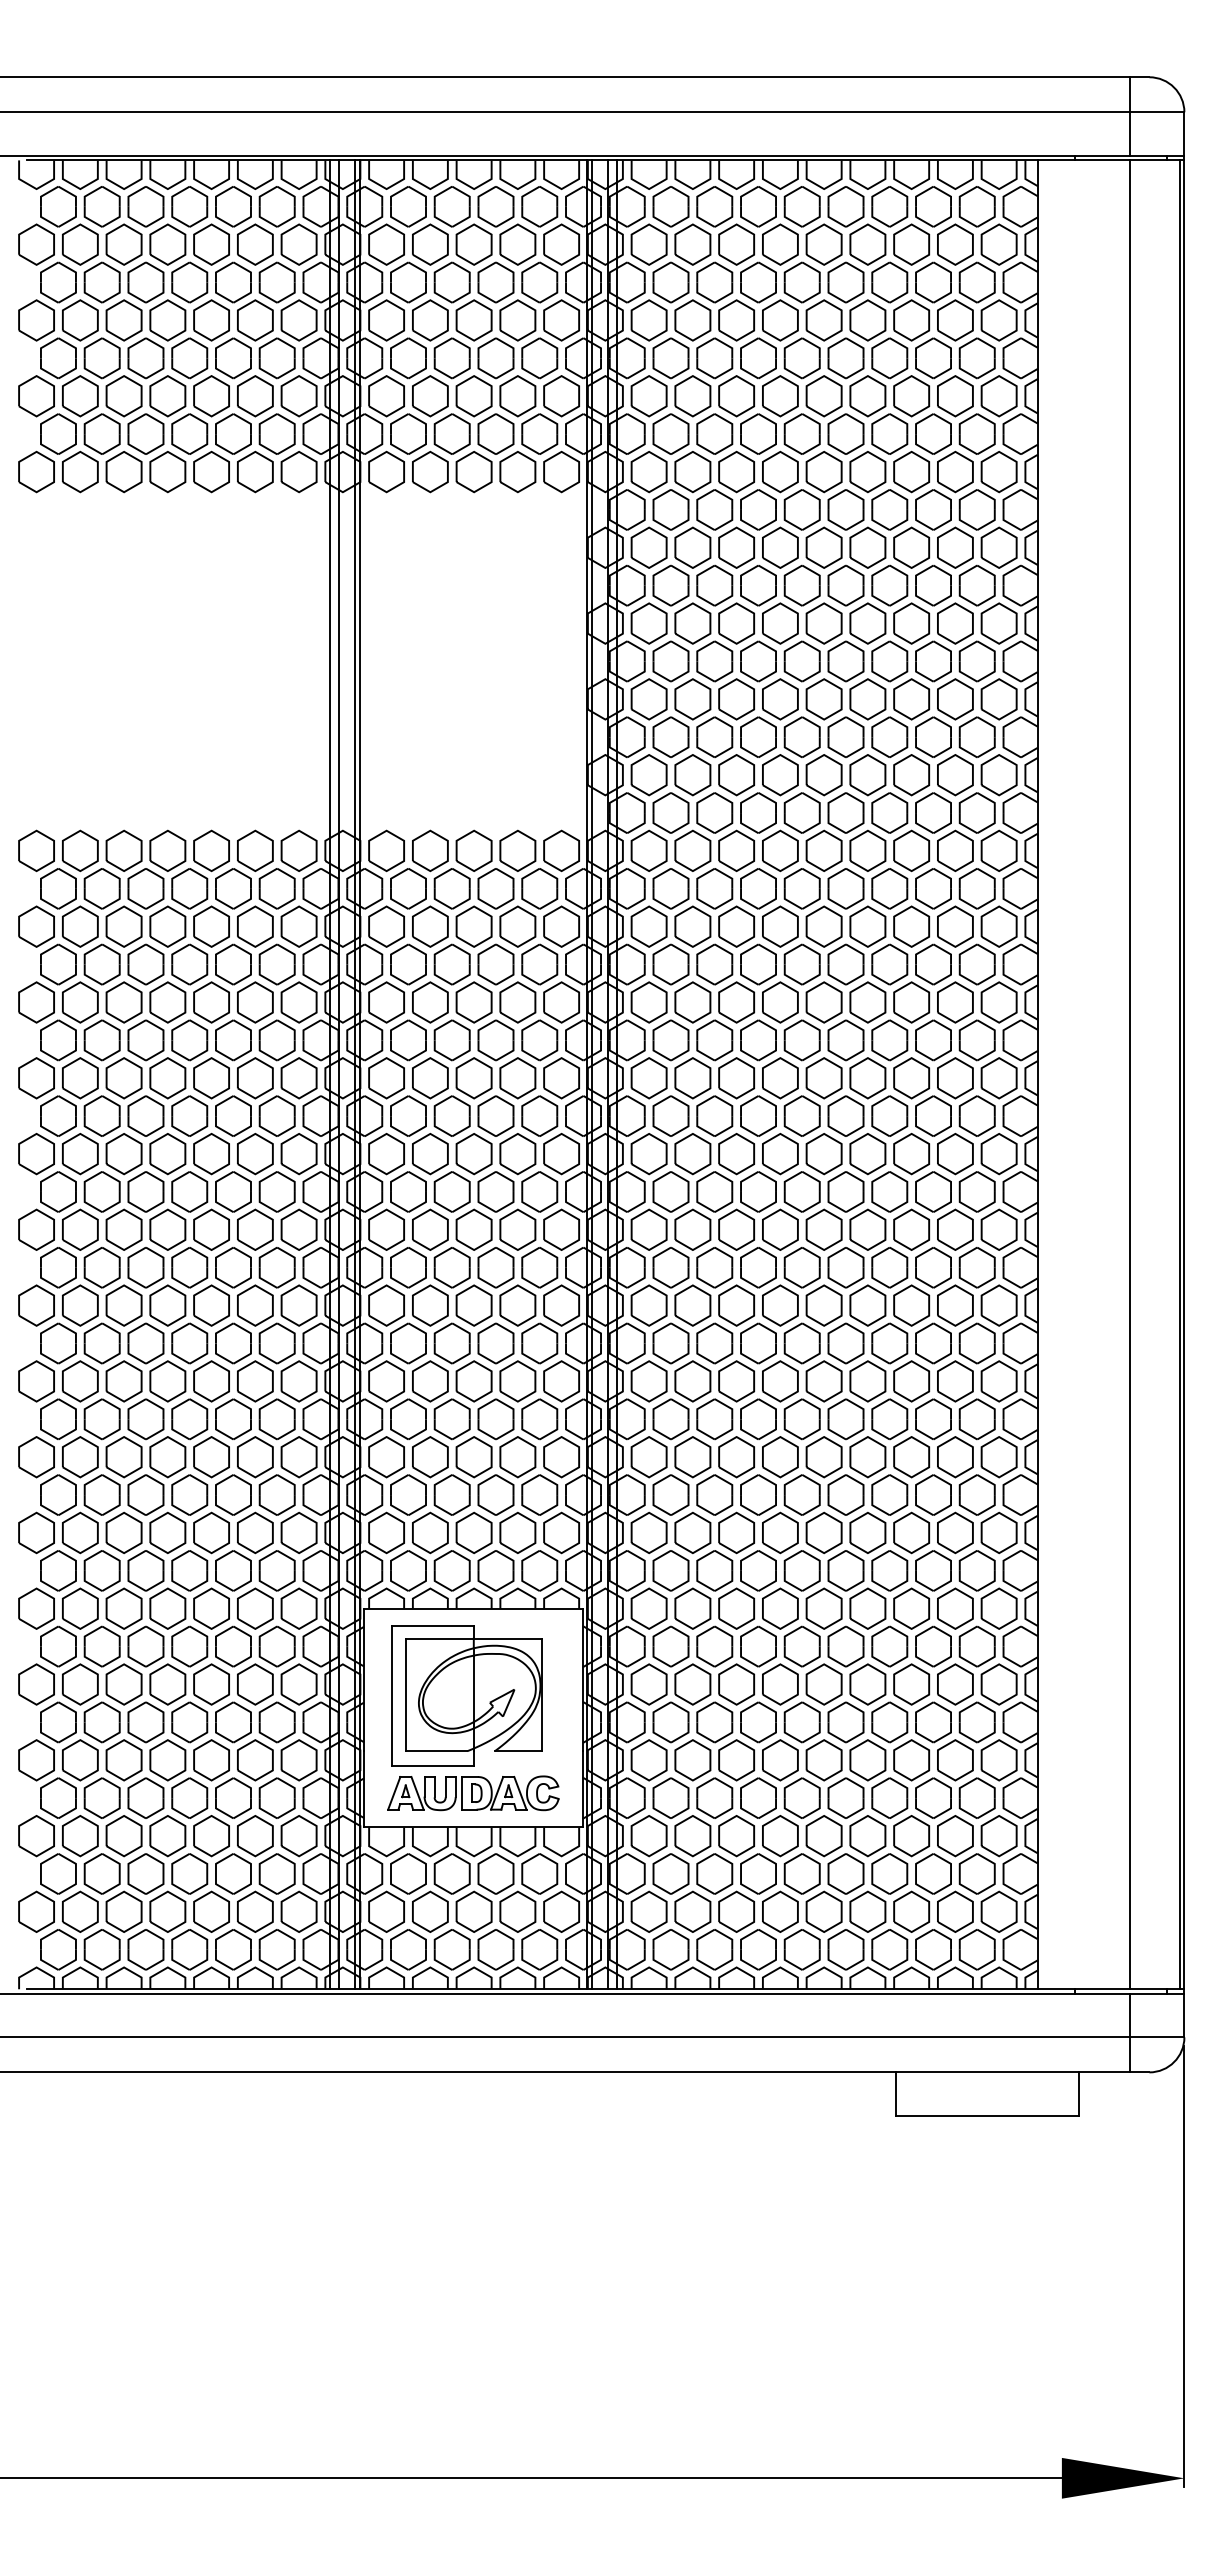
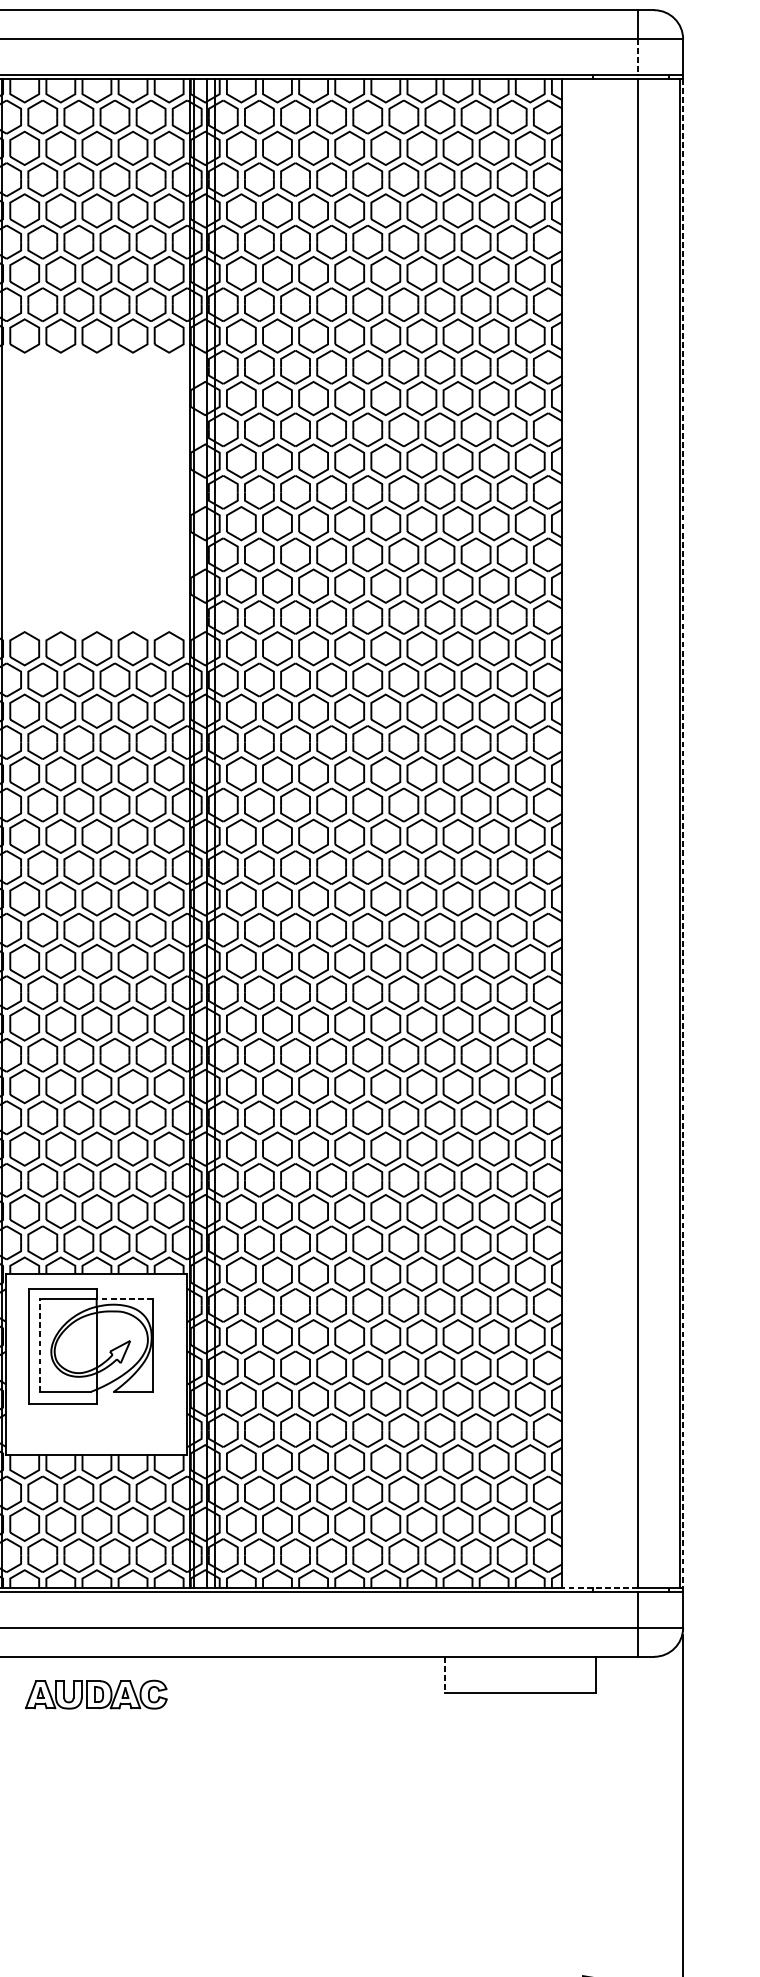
line: (1129, 134) -> (637, 57), solid -> dashed
line: (1184, 1075) -> (683, 834), solid -> dashed
line: (507, 1638) -> (124, 1298), solid -> dashed
line: (405, 1694) -> (40, 1344), solid -> dashed
part: (473, 1793) -> (96, 1694), moved
line: (1083, 1989) -> (599, 1588), solid -> dashed
line: (895, 2094) -> (444, 1675), solid -> dashed

